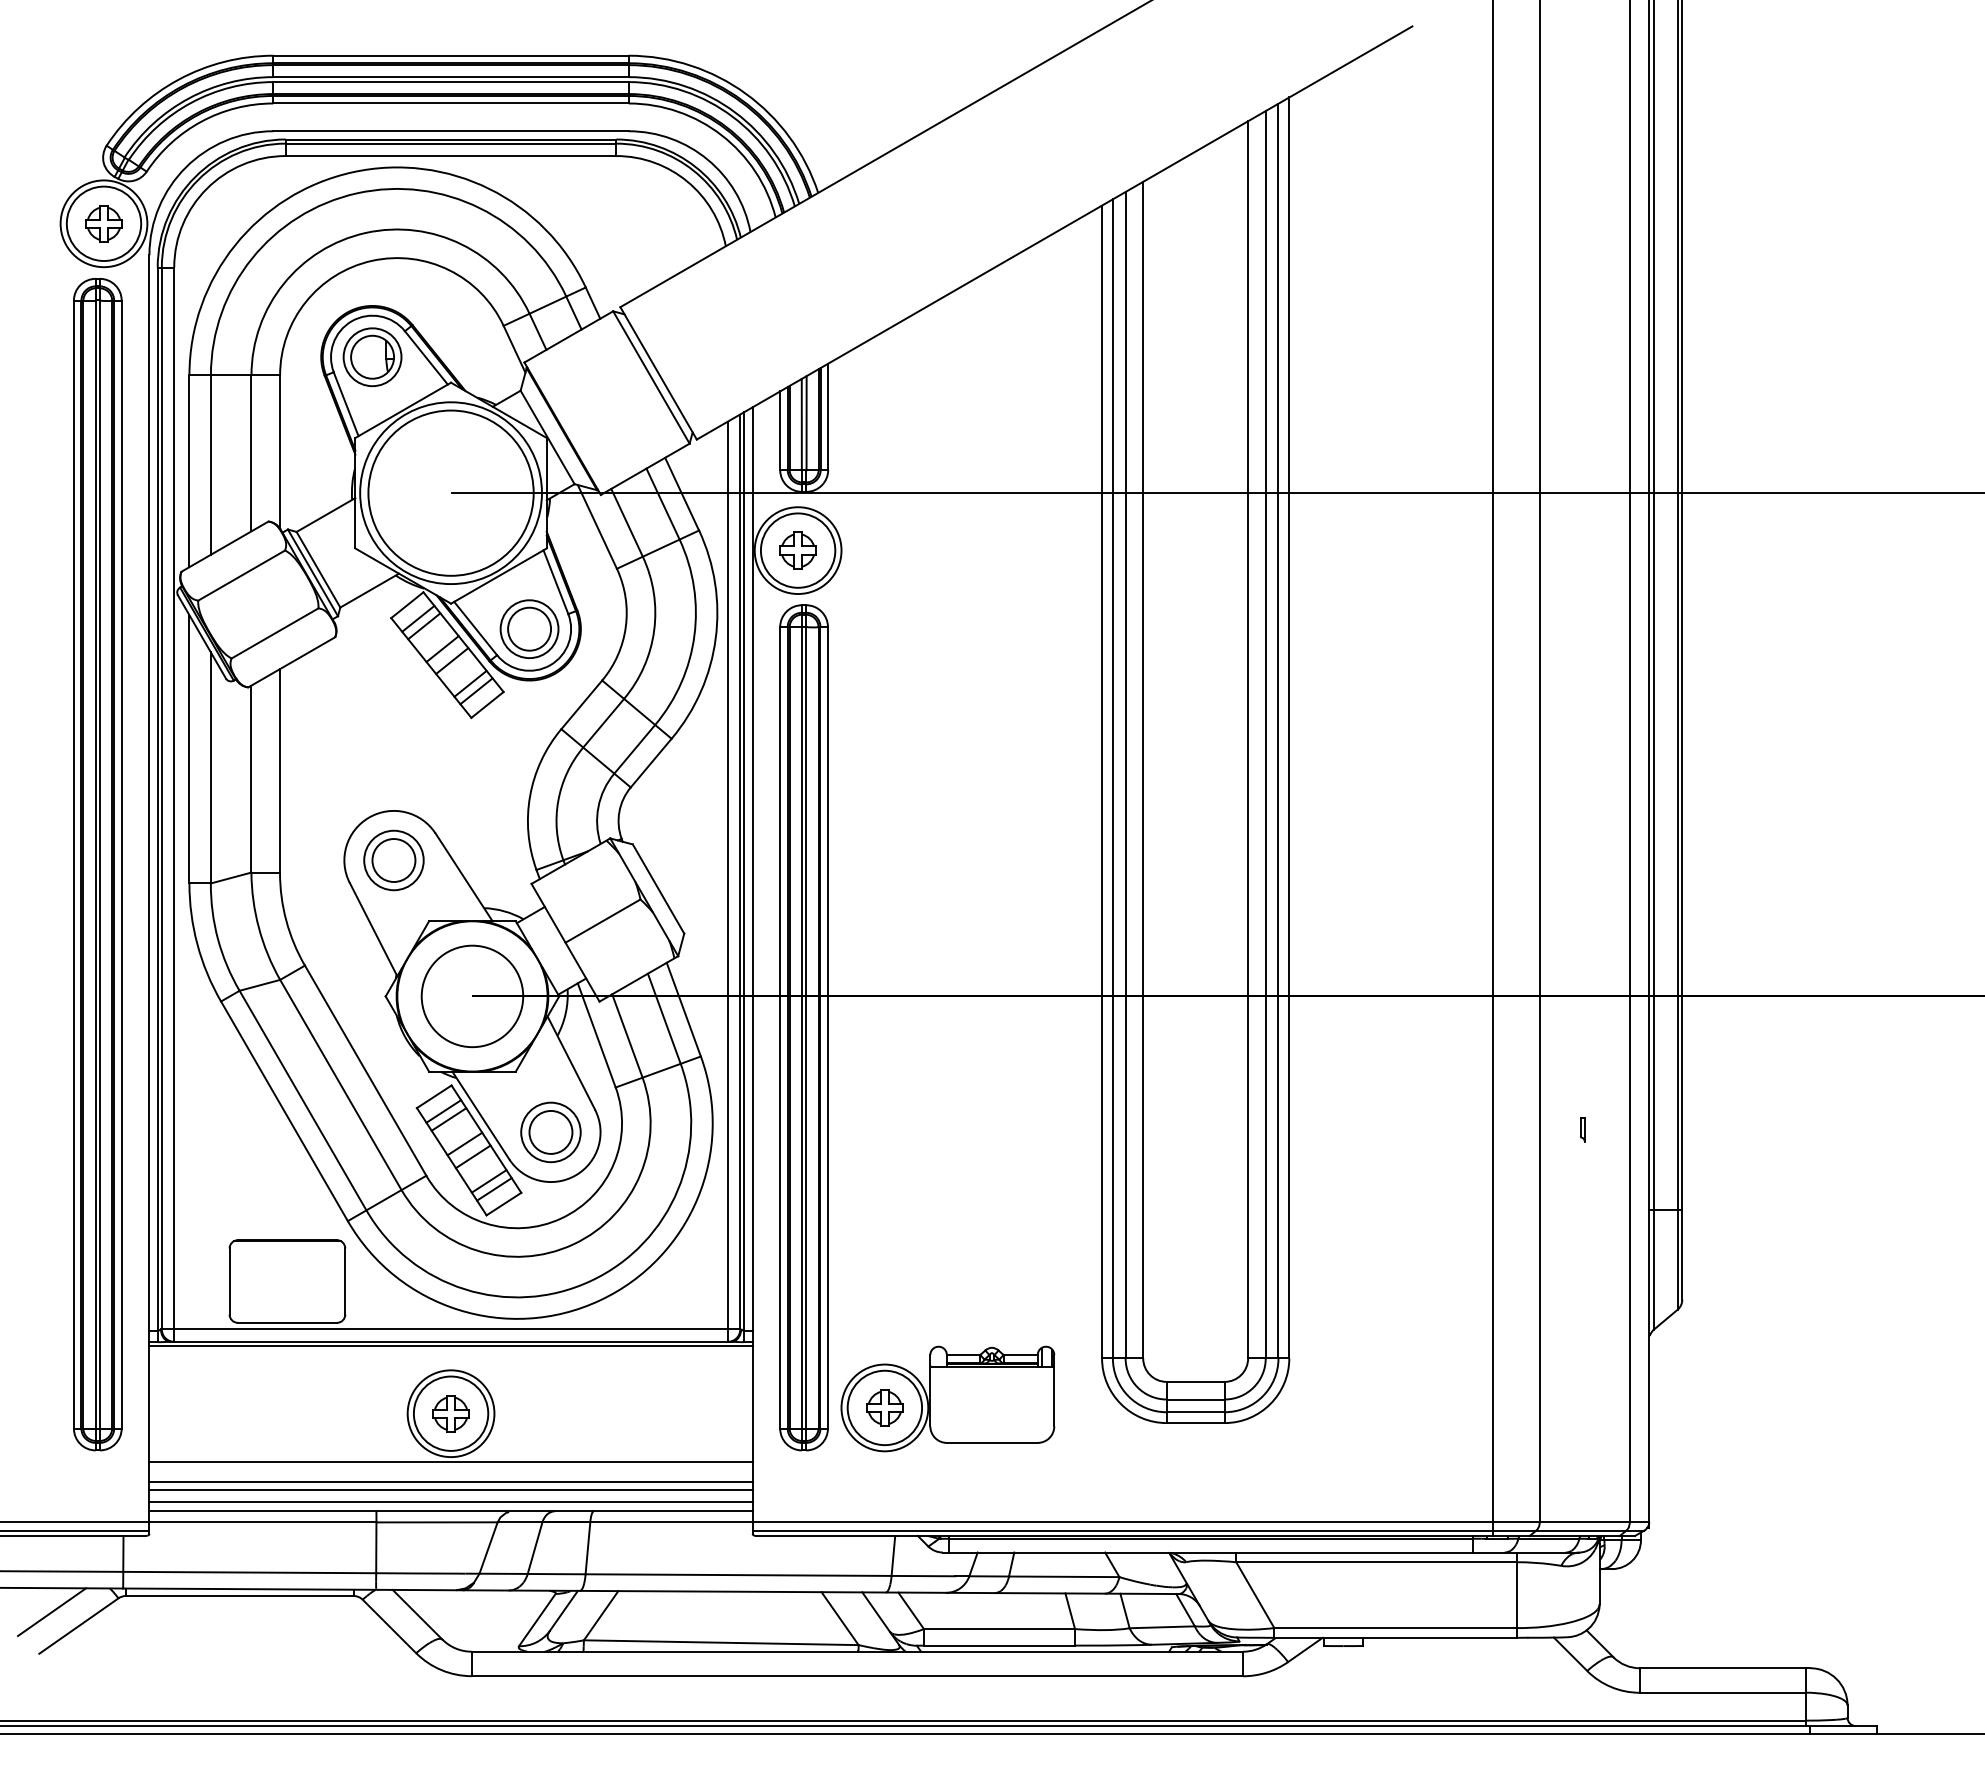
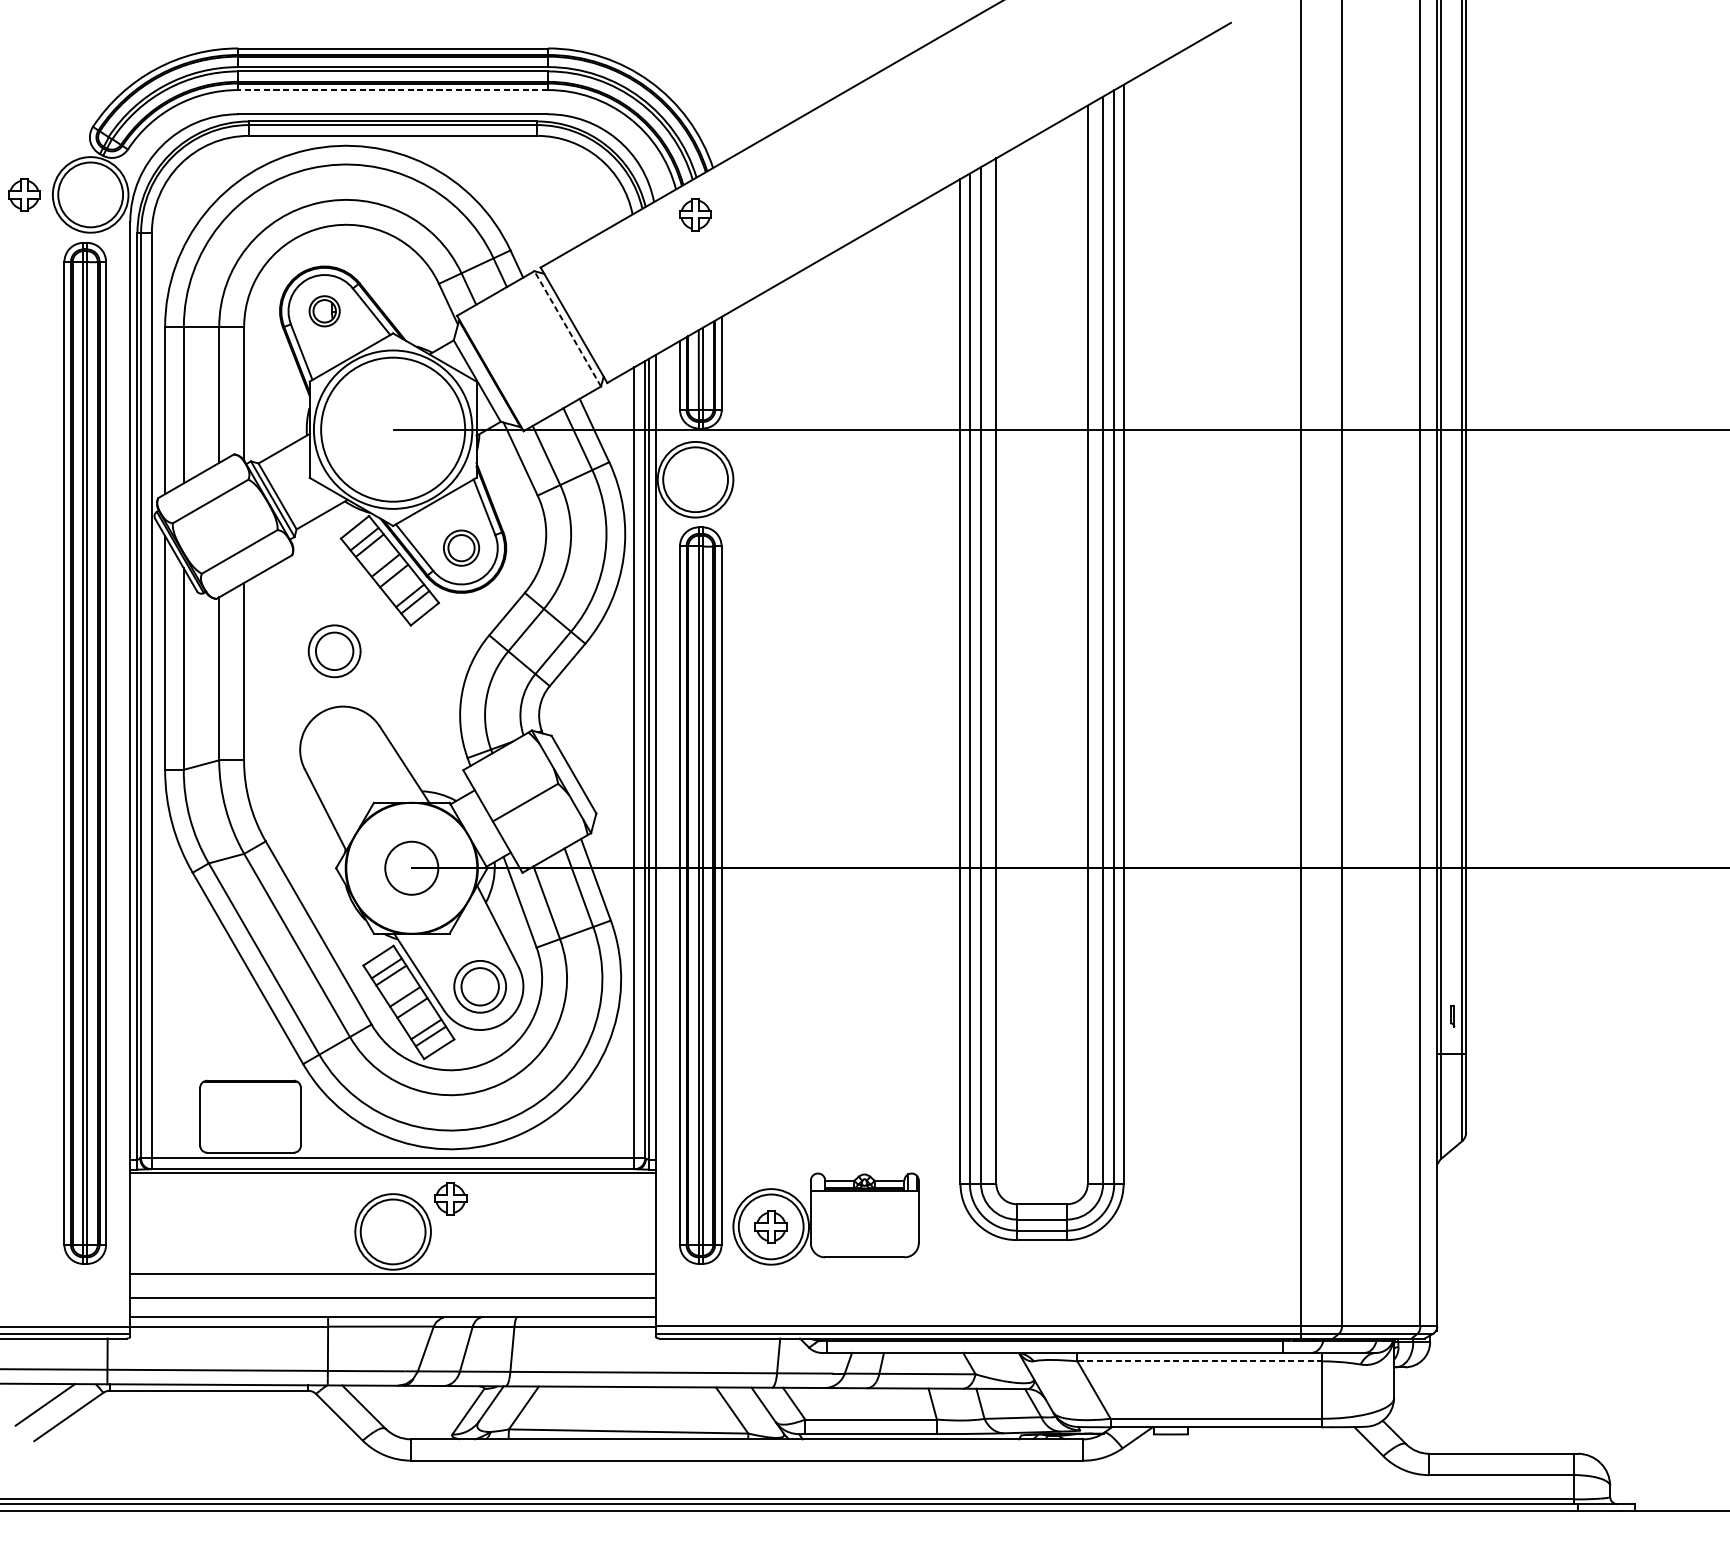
line: (451, 103) -> (393, 90), solid -> dashed
part: (103, 223) -> (24, 194), moved
part: (372, 357) -> (324, 311), size x0.6
line: (651, 377) -> (567, 328), solid -> dashed
part: (797, 550) -> (695, 214), moved
part: (529, 628) -> (461, 547), size x0.7
part: (393, 860) -> (334, 651), moved
circle: (472, 996) -> (411, 868), size x0.6
part: (1582, 1129) -> (1452, 1016), moved
part: (450, 1413) -> (450, 1198), moved
line: (450, 1482) -> (392, 1291), removed
line: (450, 1501) -> (392, 1308), removed
line: (1377, 1562) -> (1200, 1361), solid -> dashed

